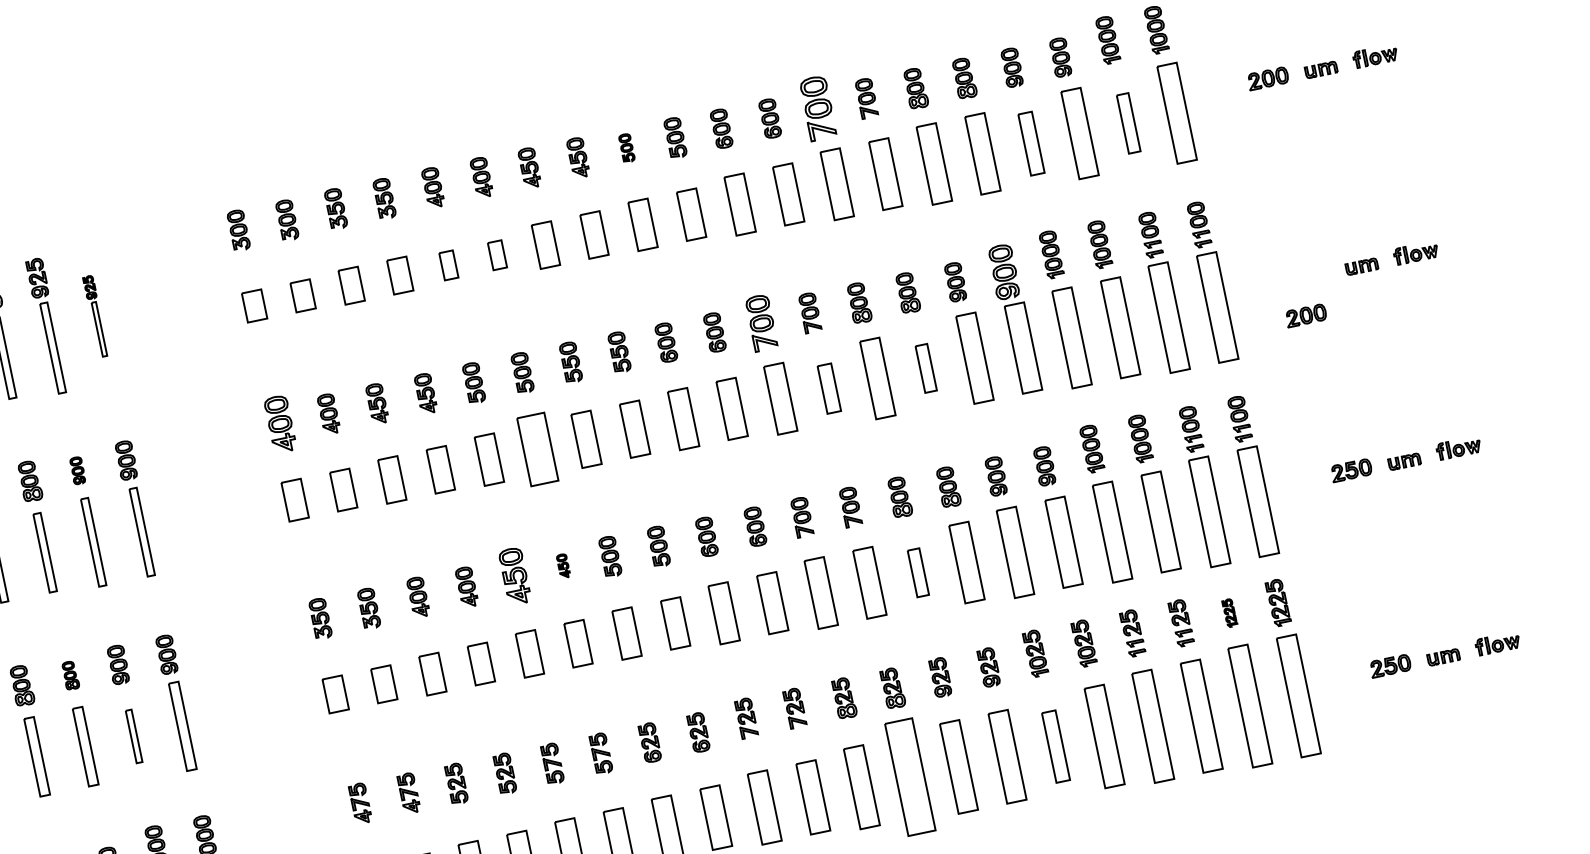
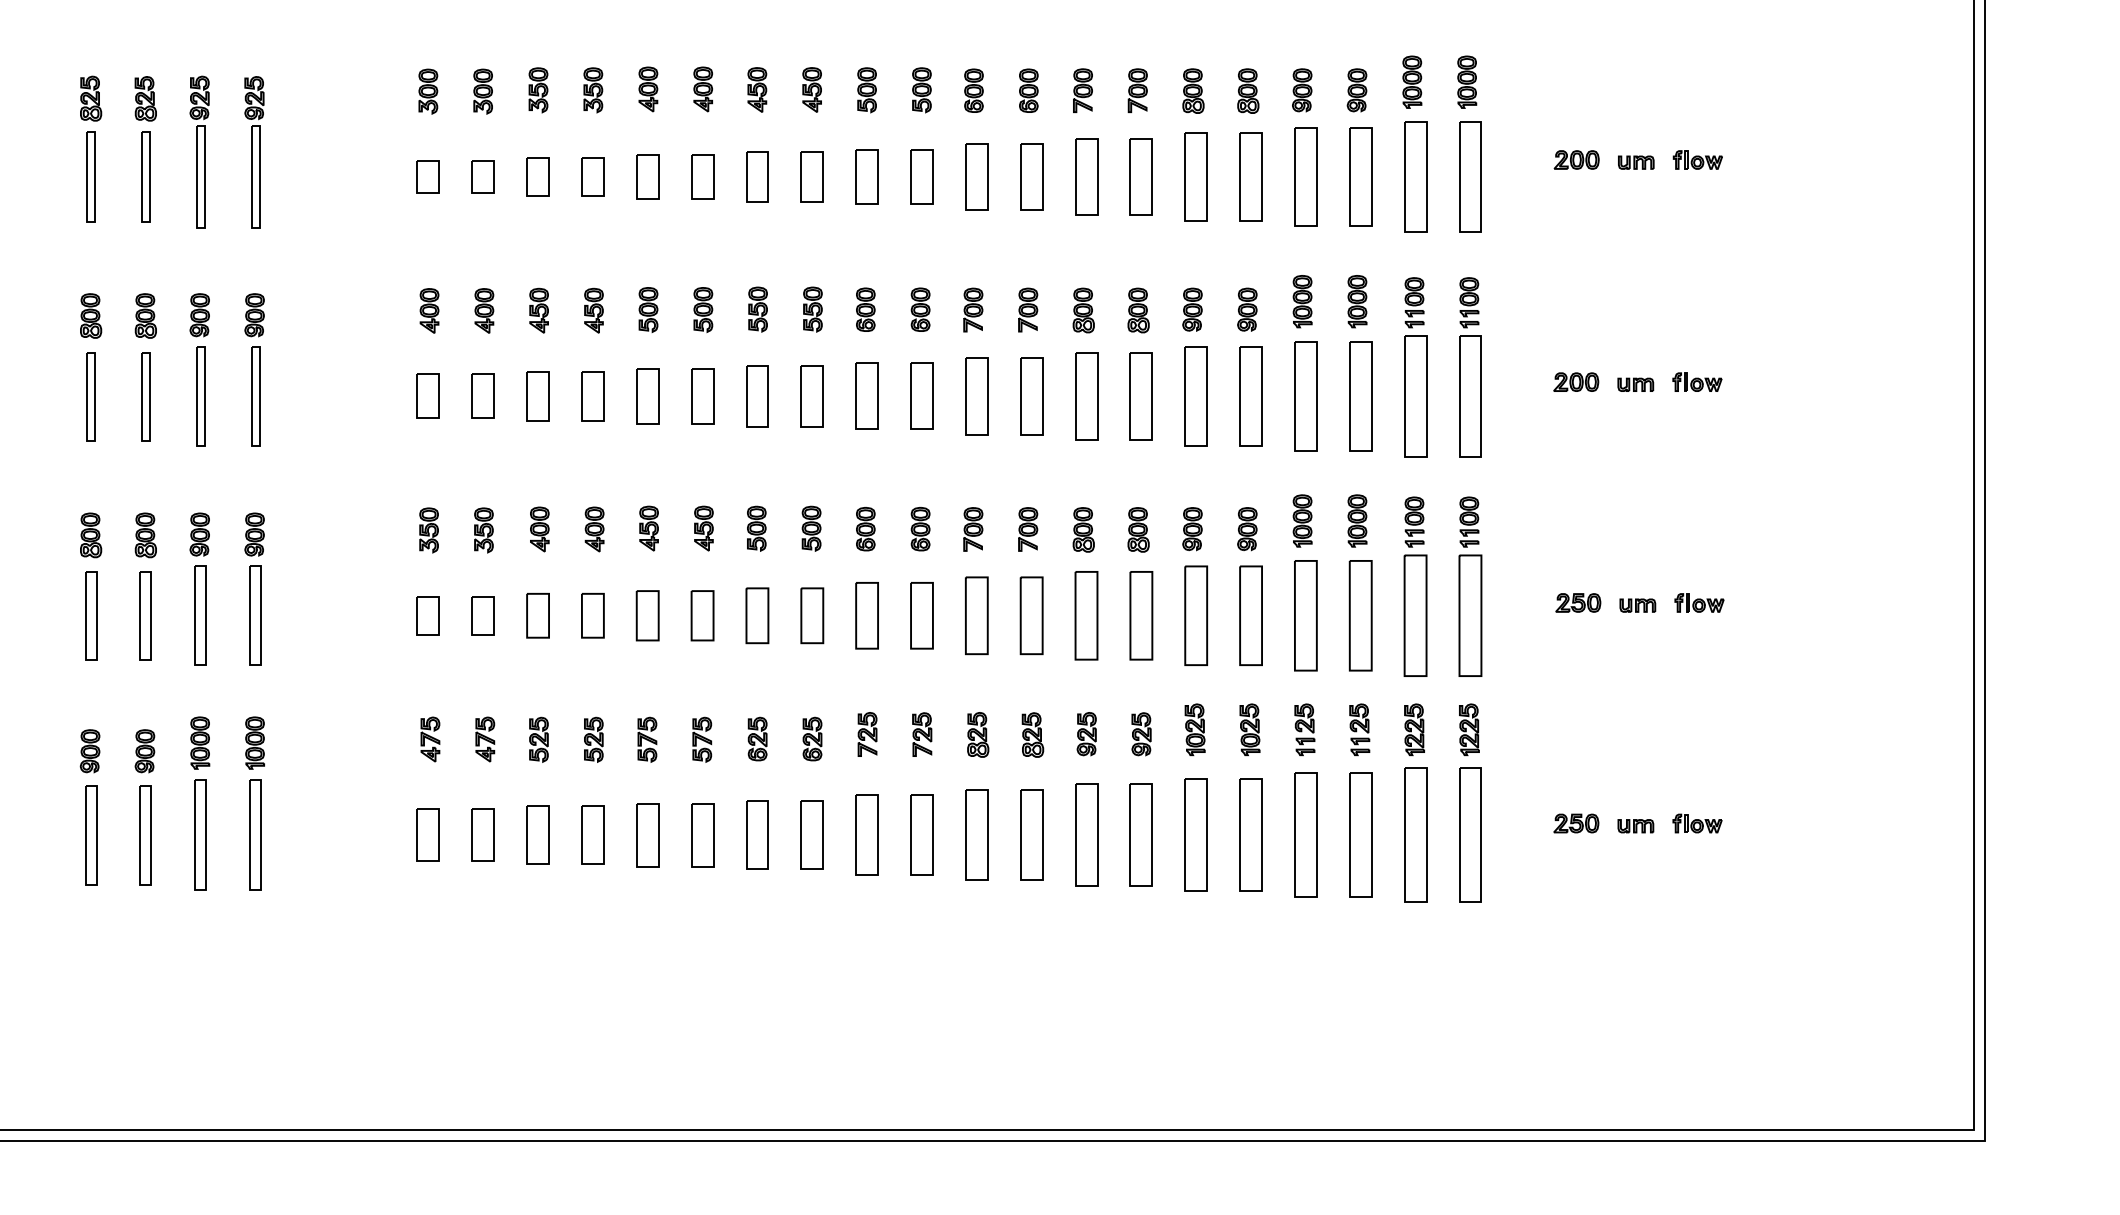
part: (817, 108) -> (1082, 90), size x0.62
part: (1128, 122) -> (1415, 176), size x1.67
part: (1030, 143) -> (1305, 176), size x1.43
part: (626, 148) -> (866, 90), size x1.43
part: (497, 254) -> (702, 176), size x1.43
part: (448, 265) -> (647, 176), size x1.43
part: (1004, 271) -> (1247, 309), size x0.71
part: (1306, 314) -> (1576, 381), moved
part: (96, 316) -> (254, 152), size x1.67
part: (761, 322) -> (973, 309), size x0.71
part: (925, 368) -> (1140, 396), size x1.67
part: (829, 388) -> (1031, 396), size x1.43
part: (280, 423) -> (429, 310), size x0.71
part: (537, 449) -> (702, 396), size x0.71
part: (77, 470) -> (199, 315), size x1.43
part: (563, 566) -> (703, 528), size x1.67
part: (918, 572) -> (1086, 615), size x1.67
part: (514, 576) -> (648, 528), size x0.71
part: (1229, 612) -> (1414, 729), size x1.67
part: (70, 675) -> (145, 535), size x1.43
part: (133, 736) -> (200, 615), size x1.67
part: (1055, 746) -> (1195, 834), size x1.43
part: (910, 776) -> (1031, 834), size x0.71

